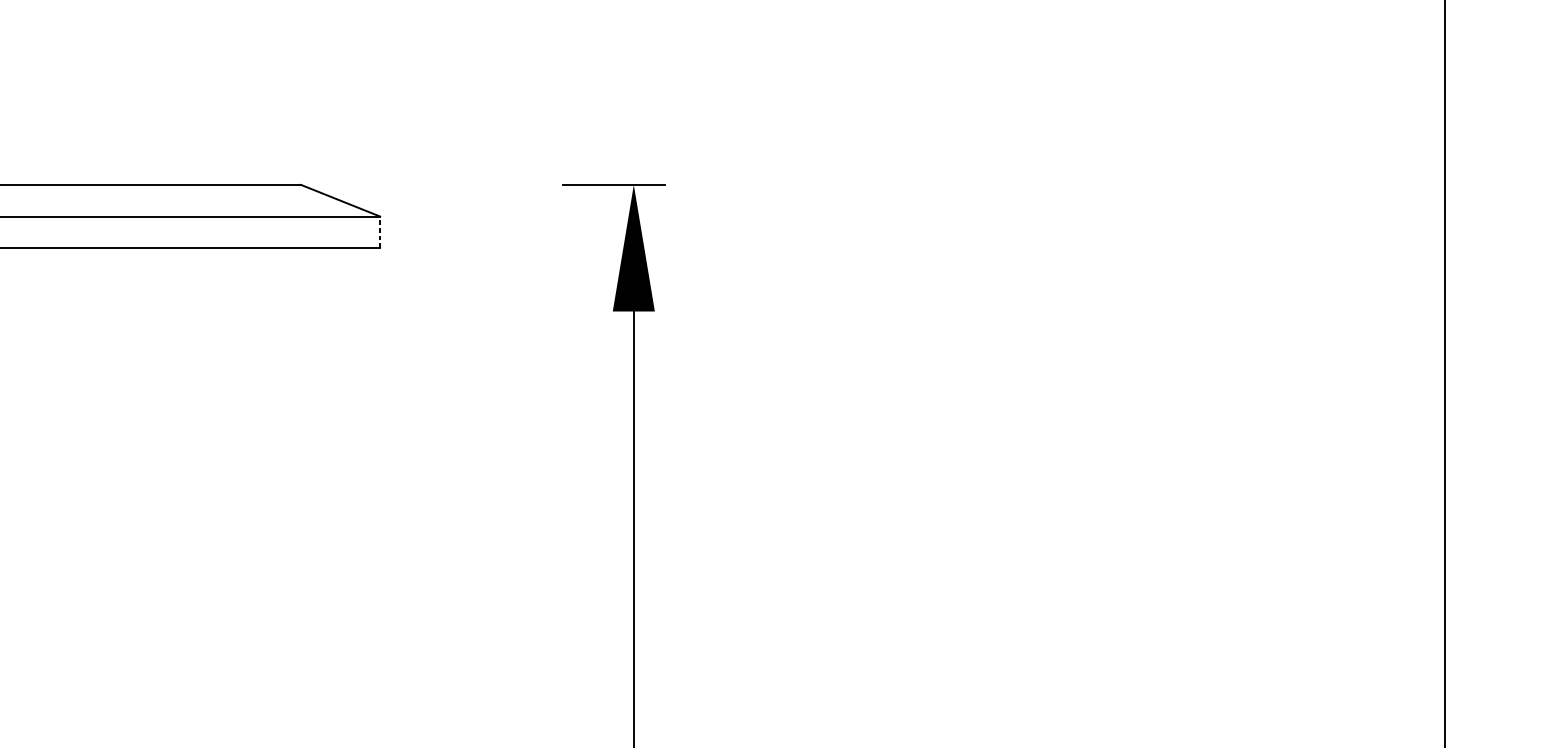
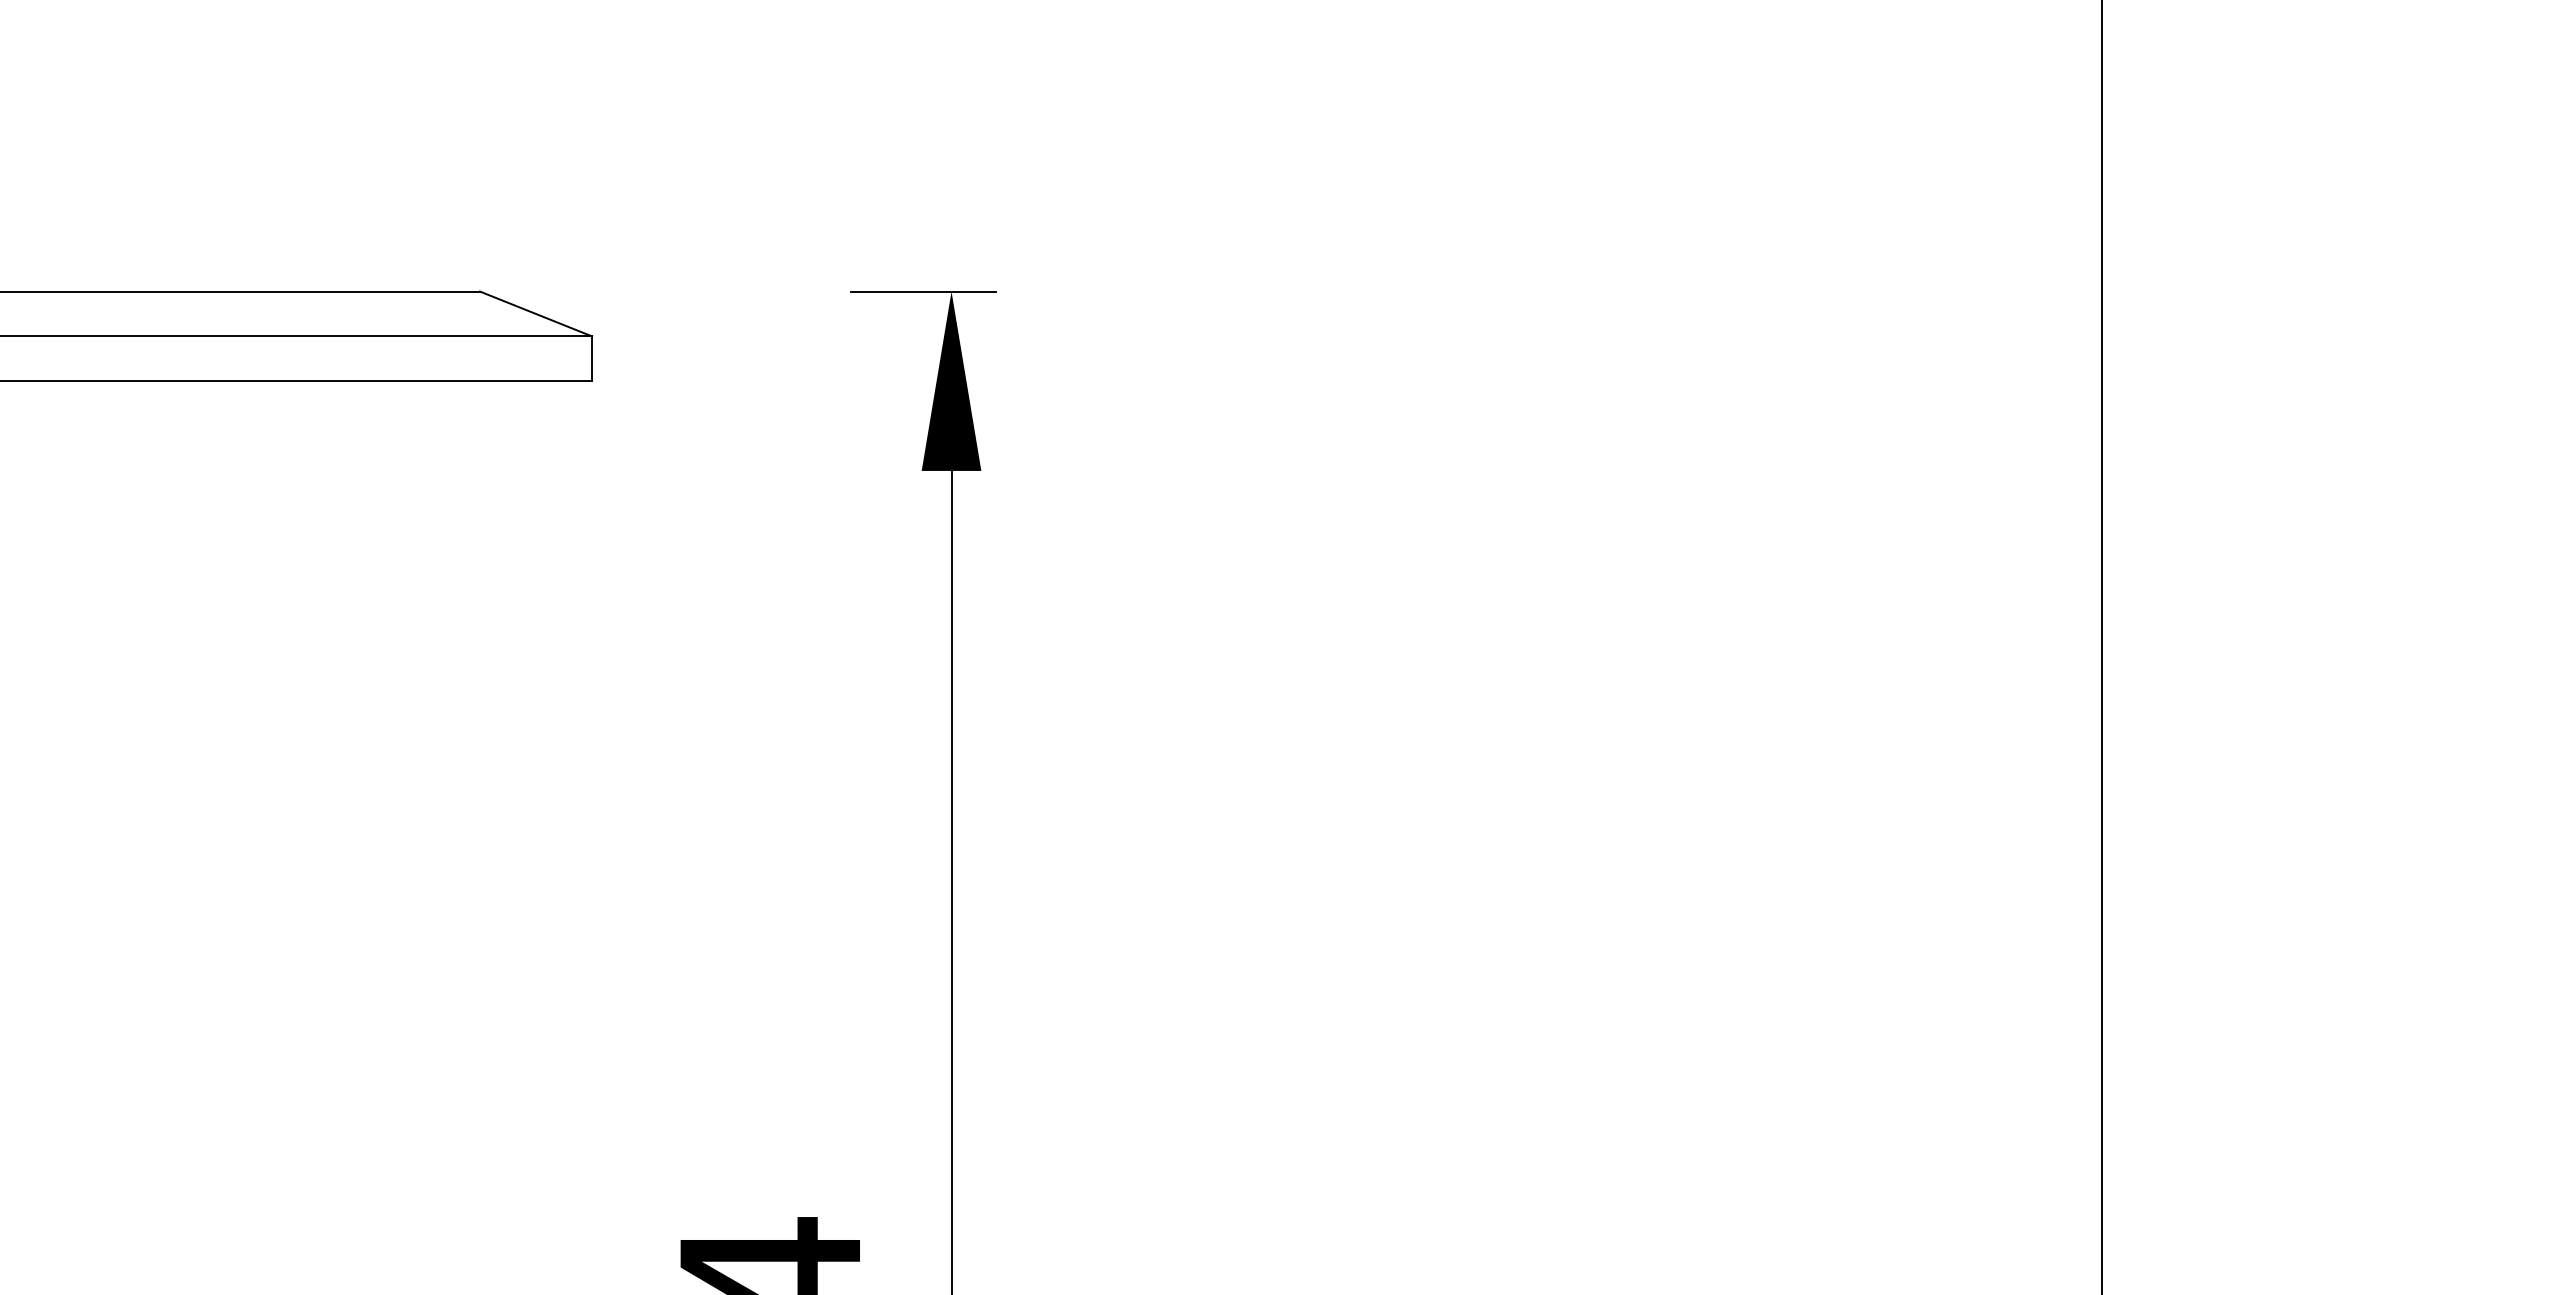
line: (380, 232) -> (592, 358), dashed -> solid

